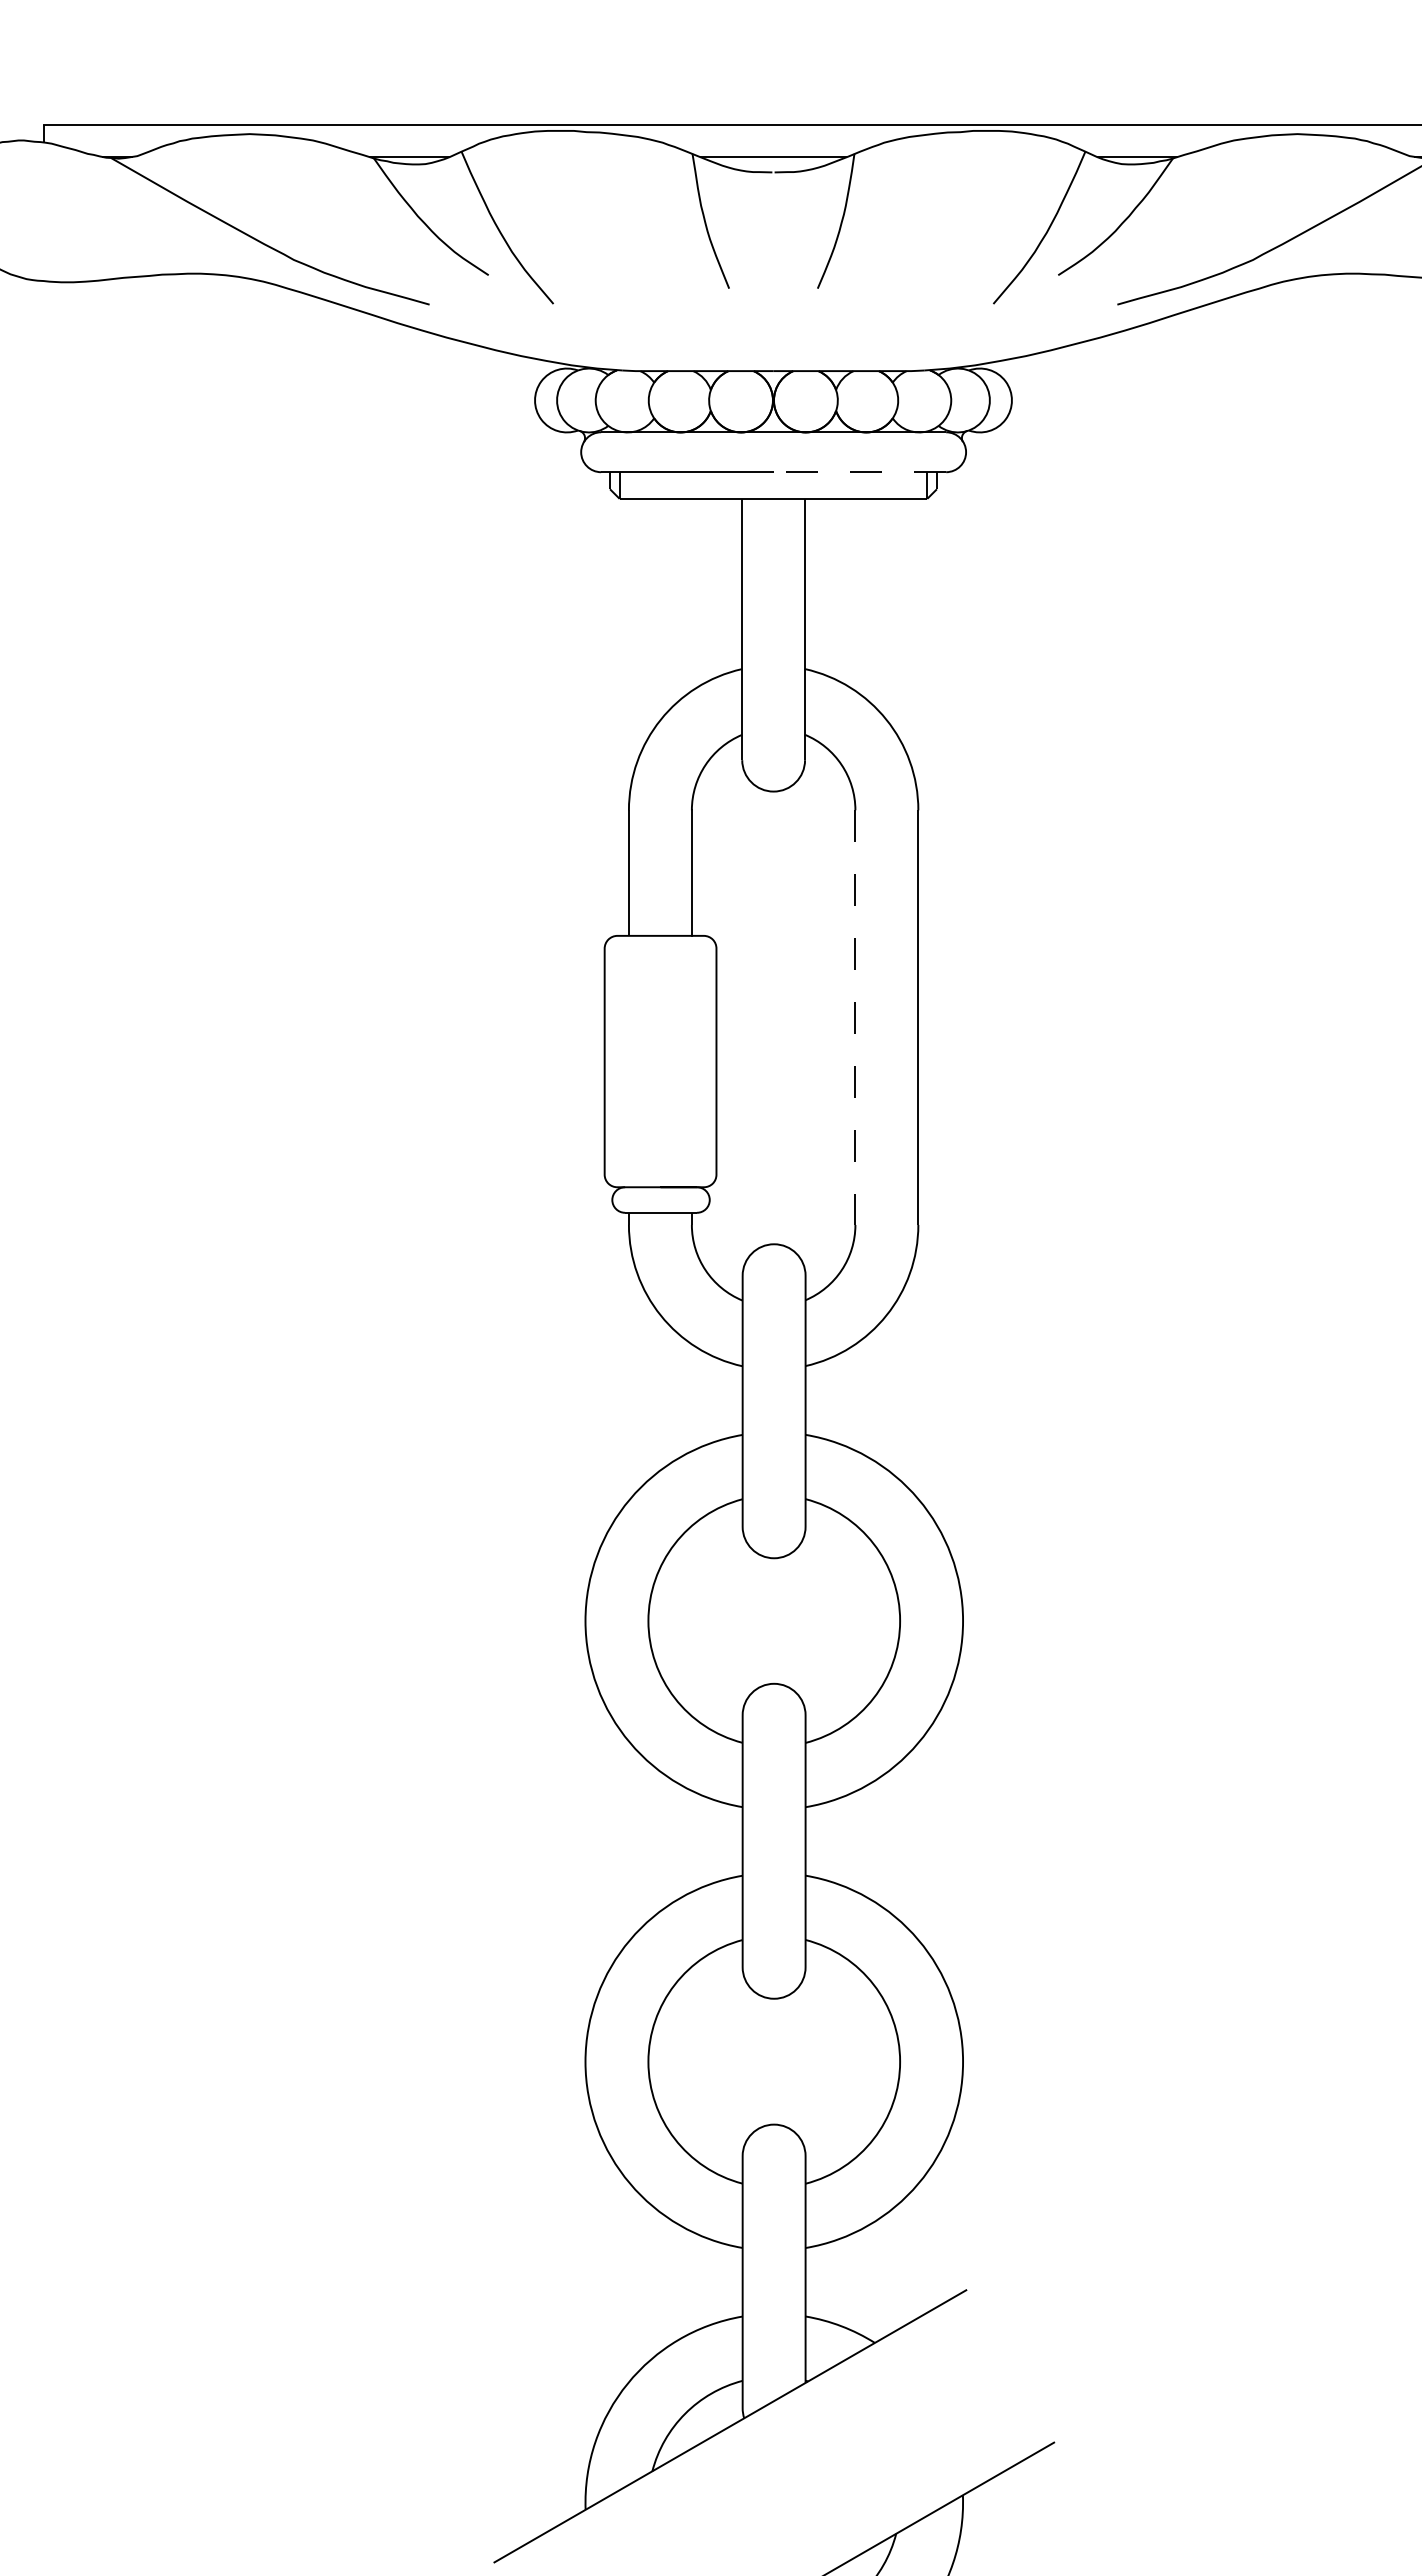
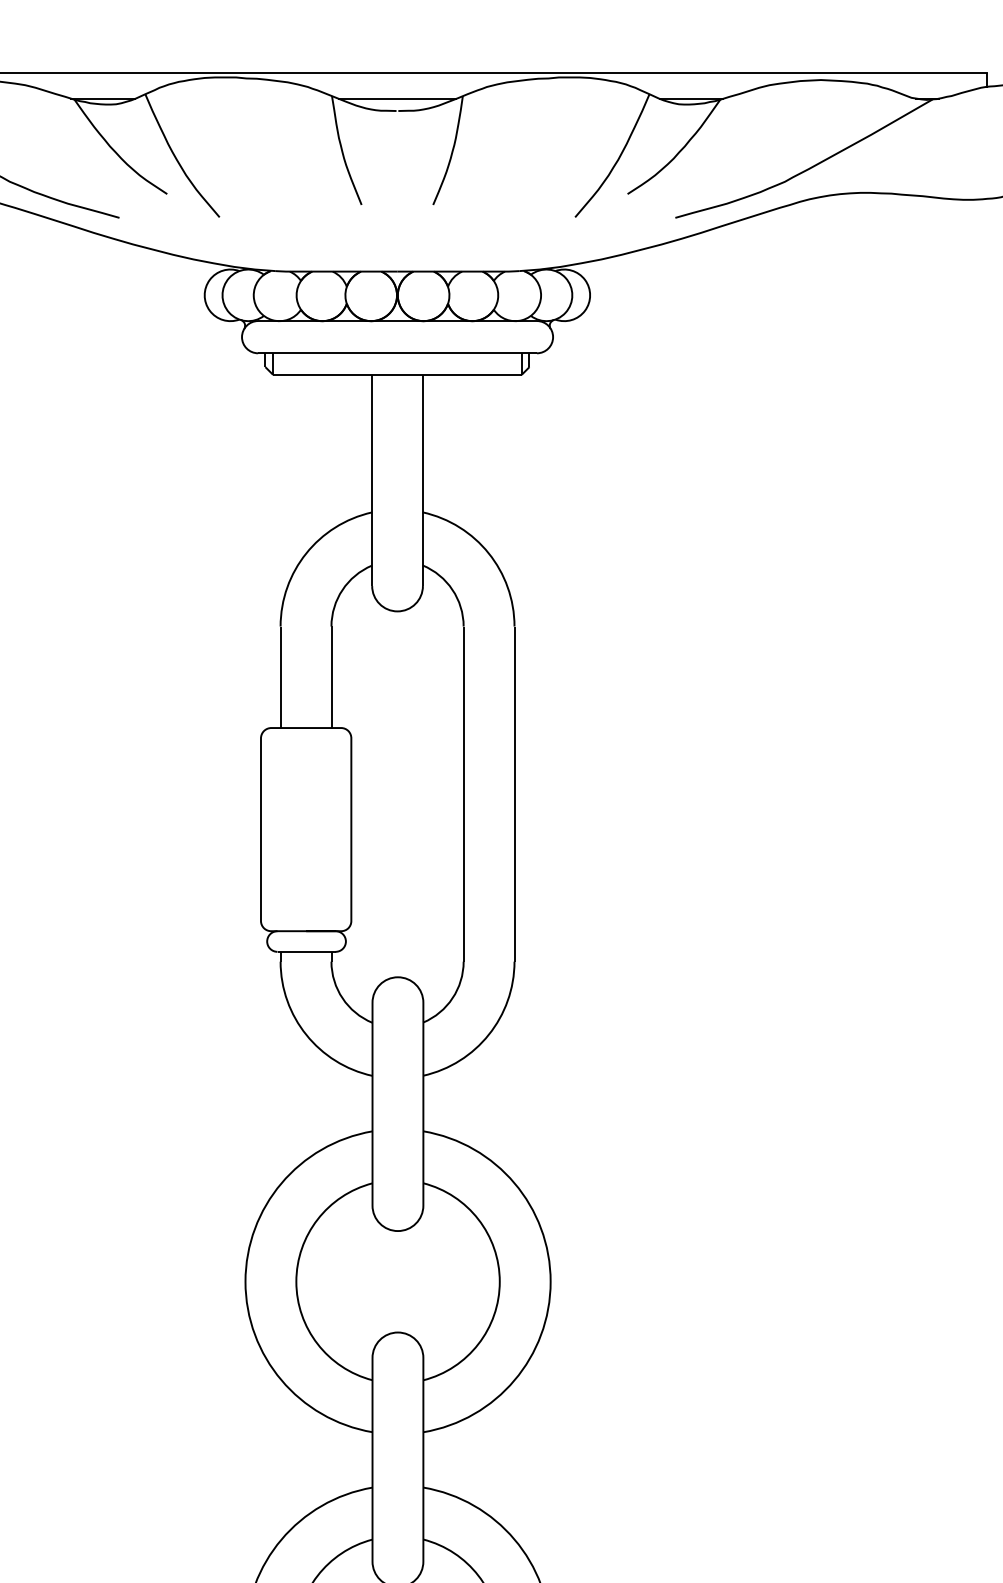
line: (859, 472) -> (466, 353), dashed -> solid
line: (855, 1018) -> (463, 794), dashed -> solid

